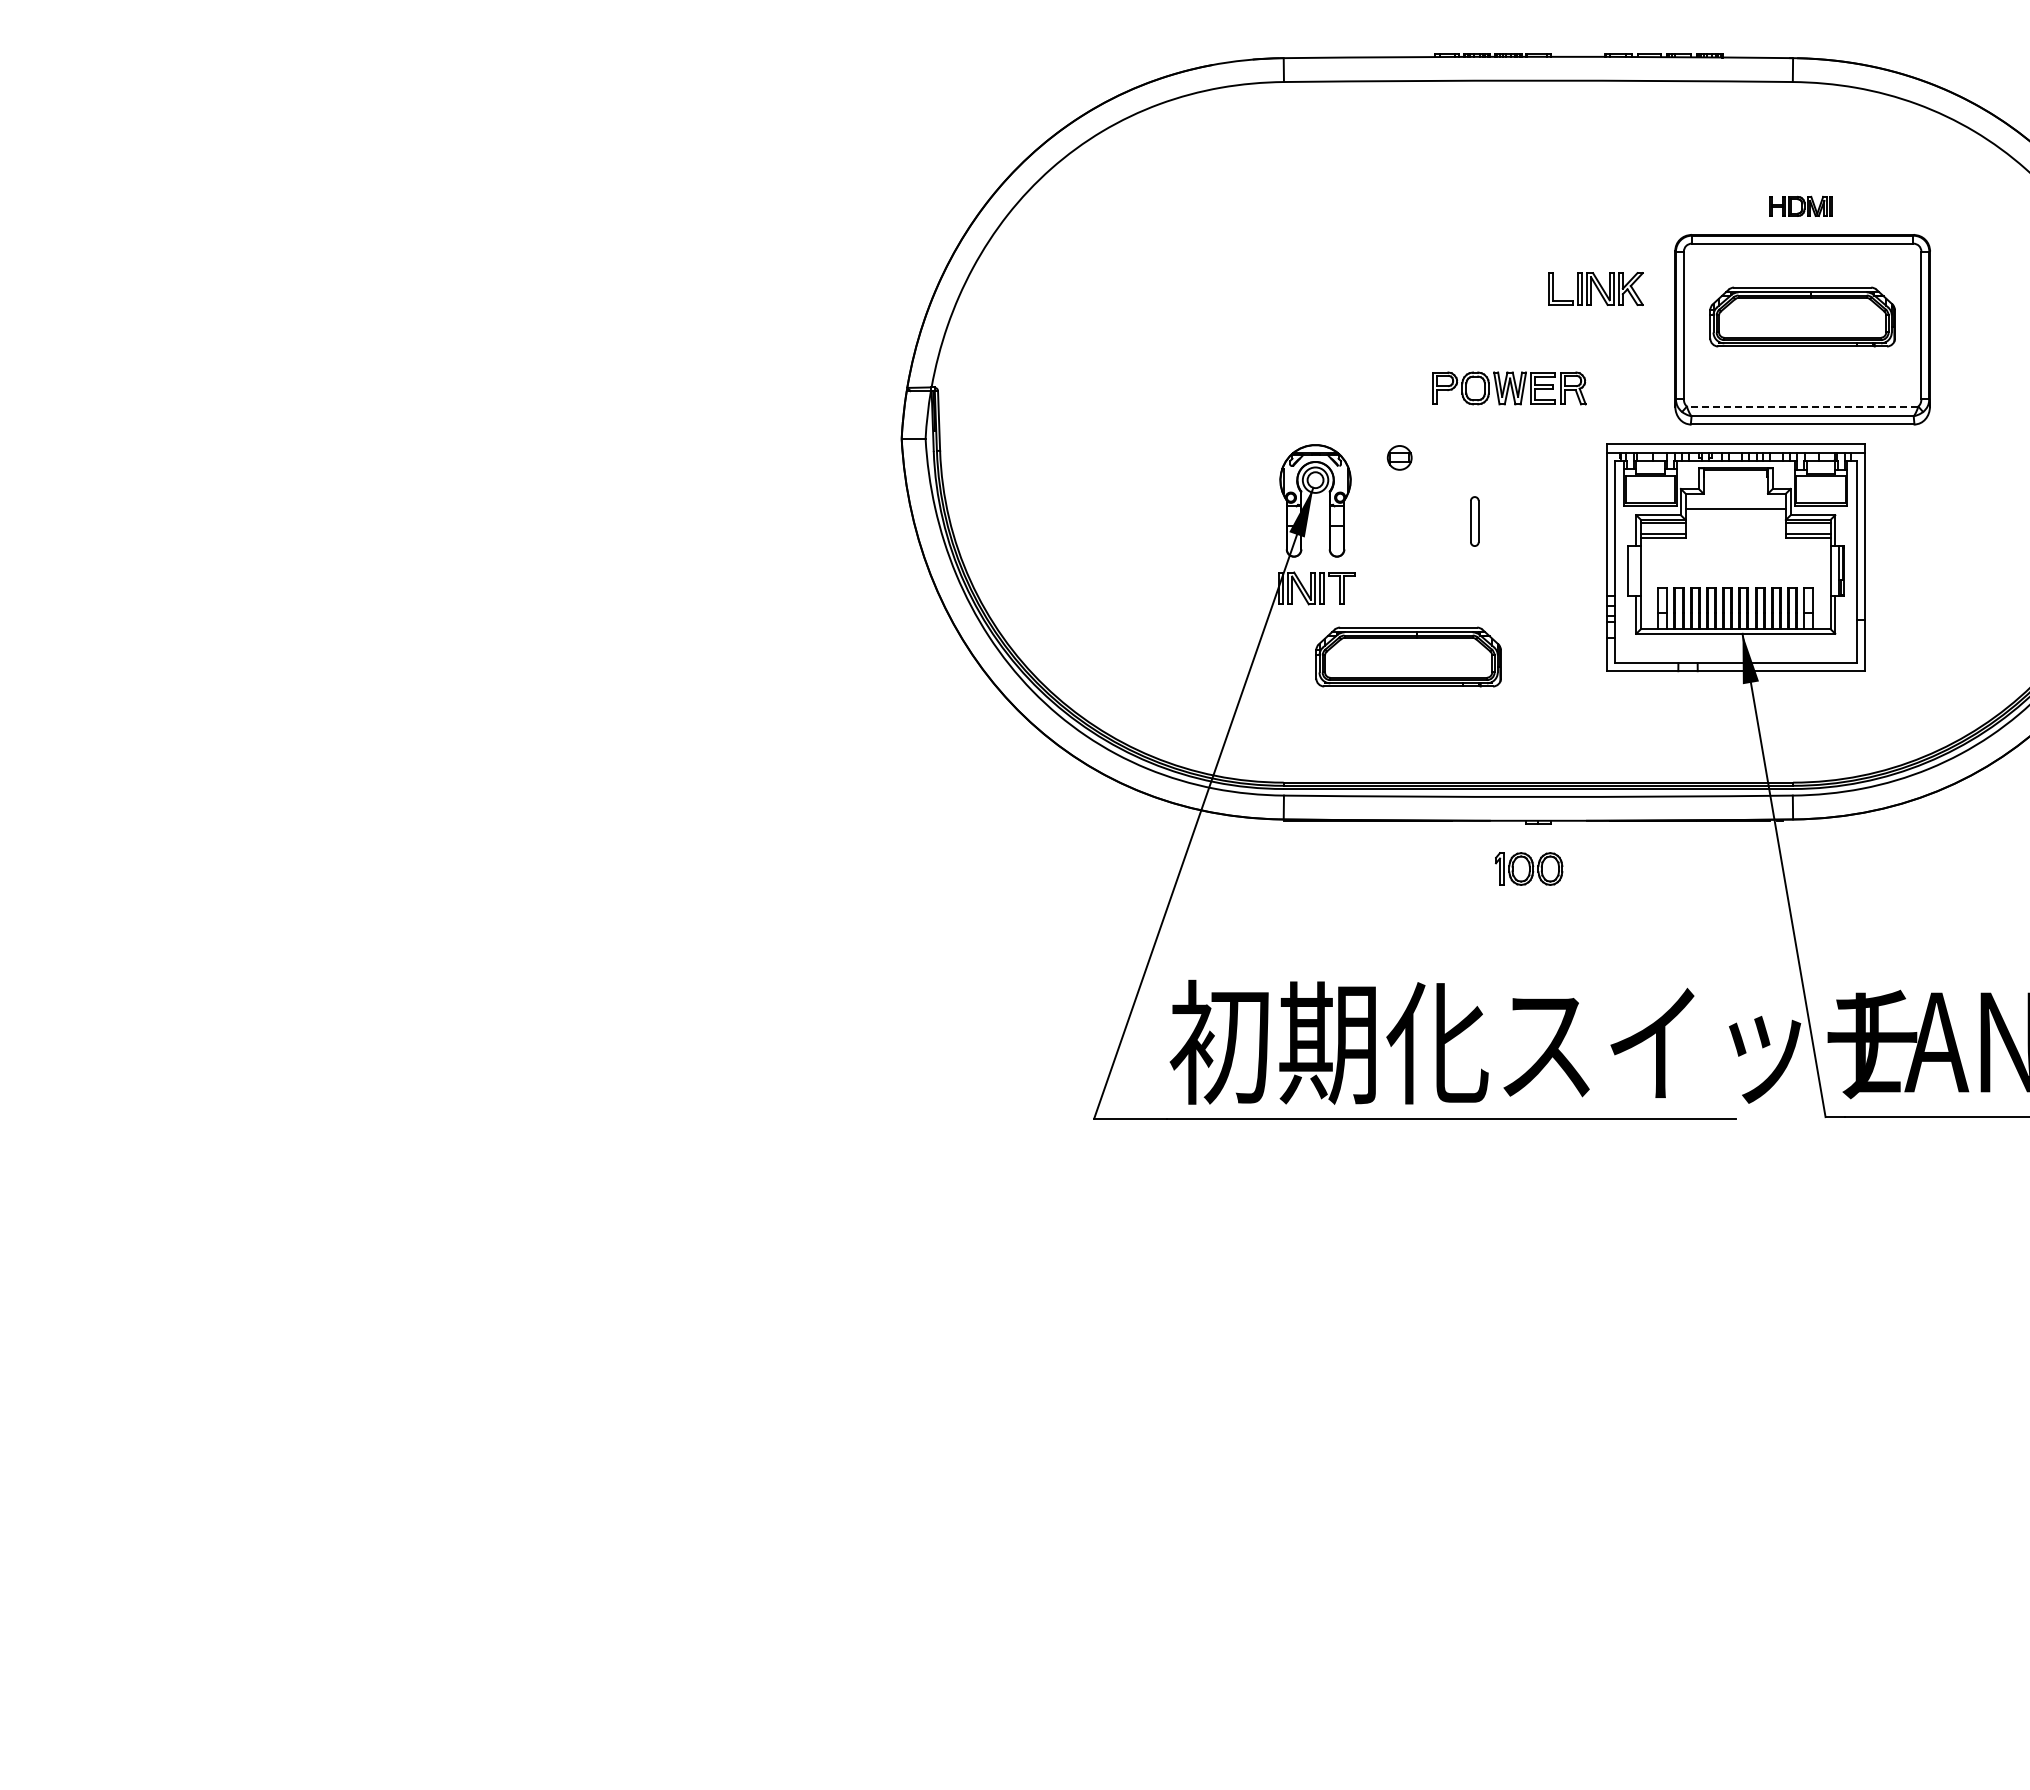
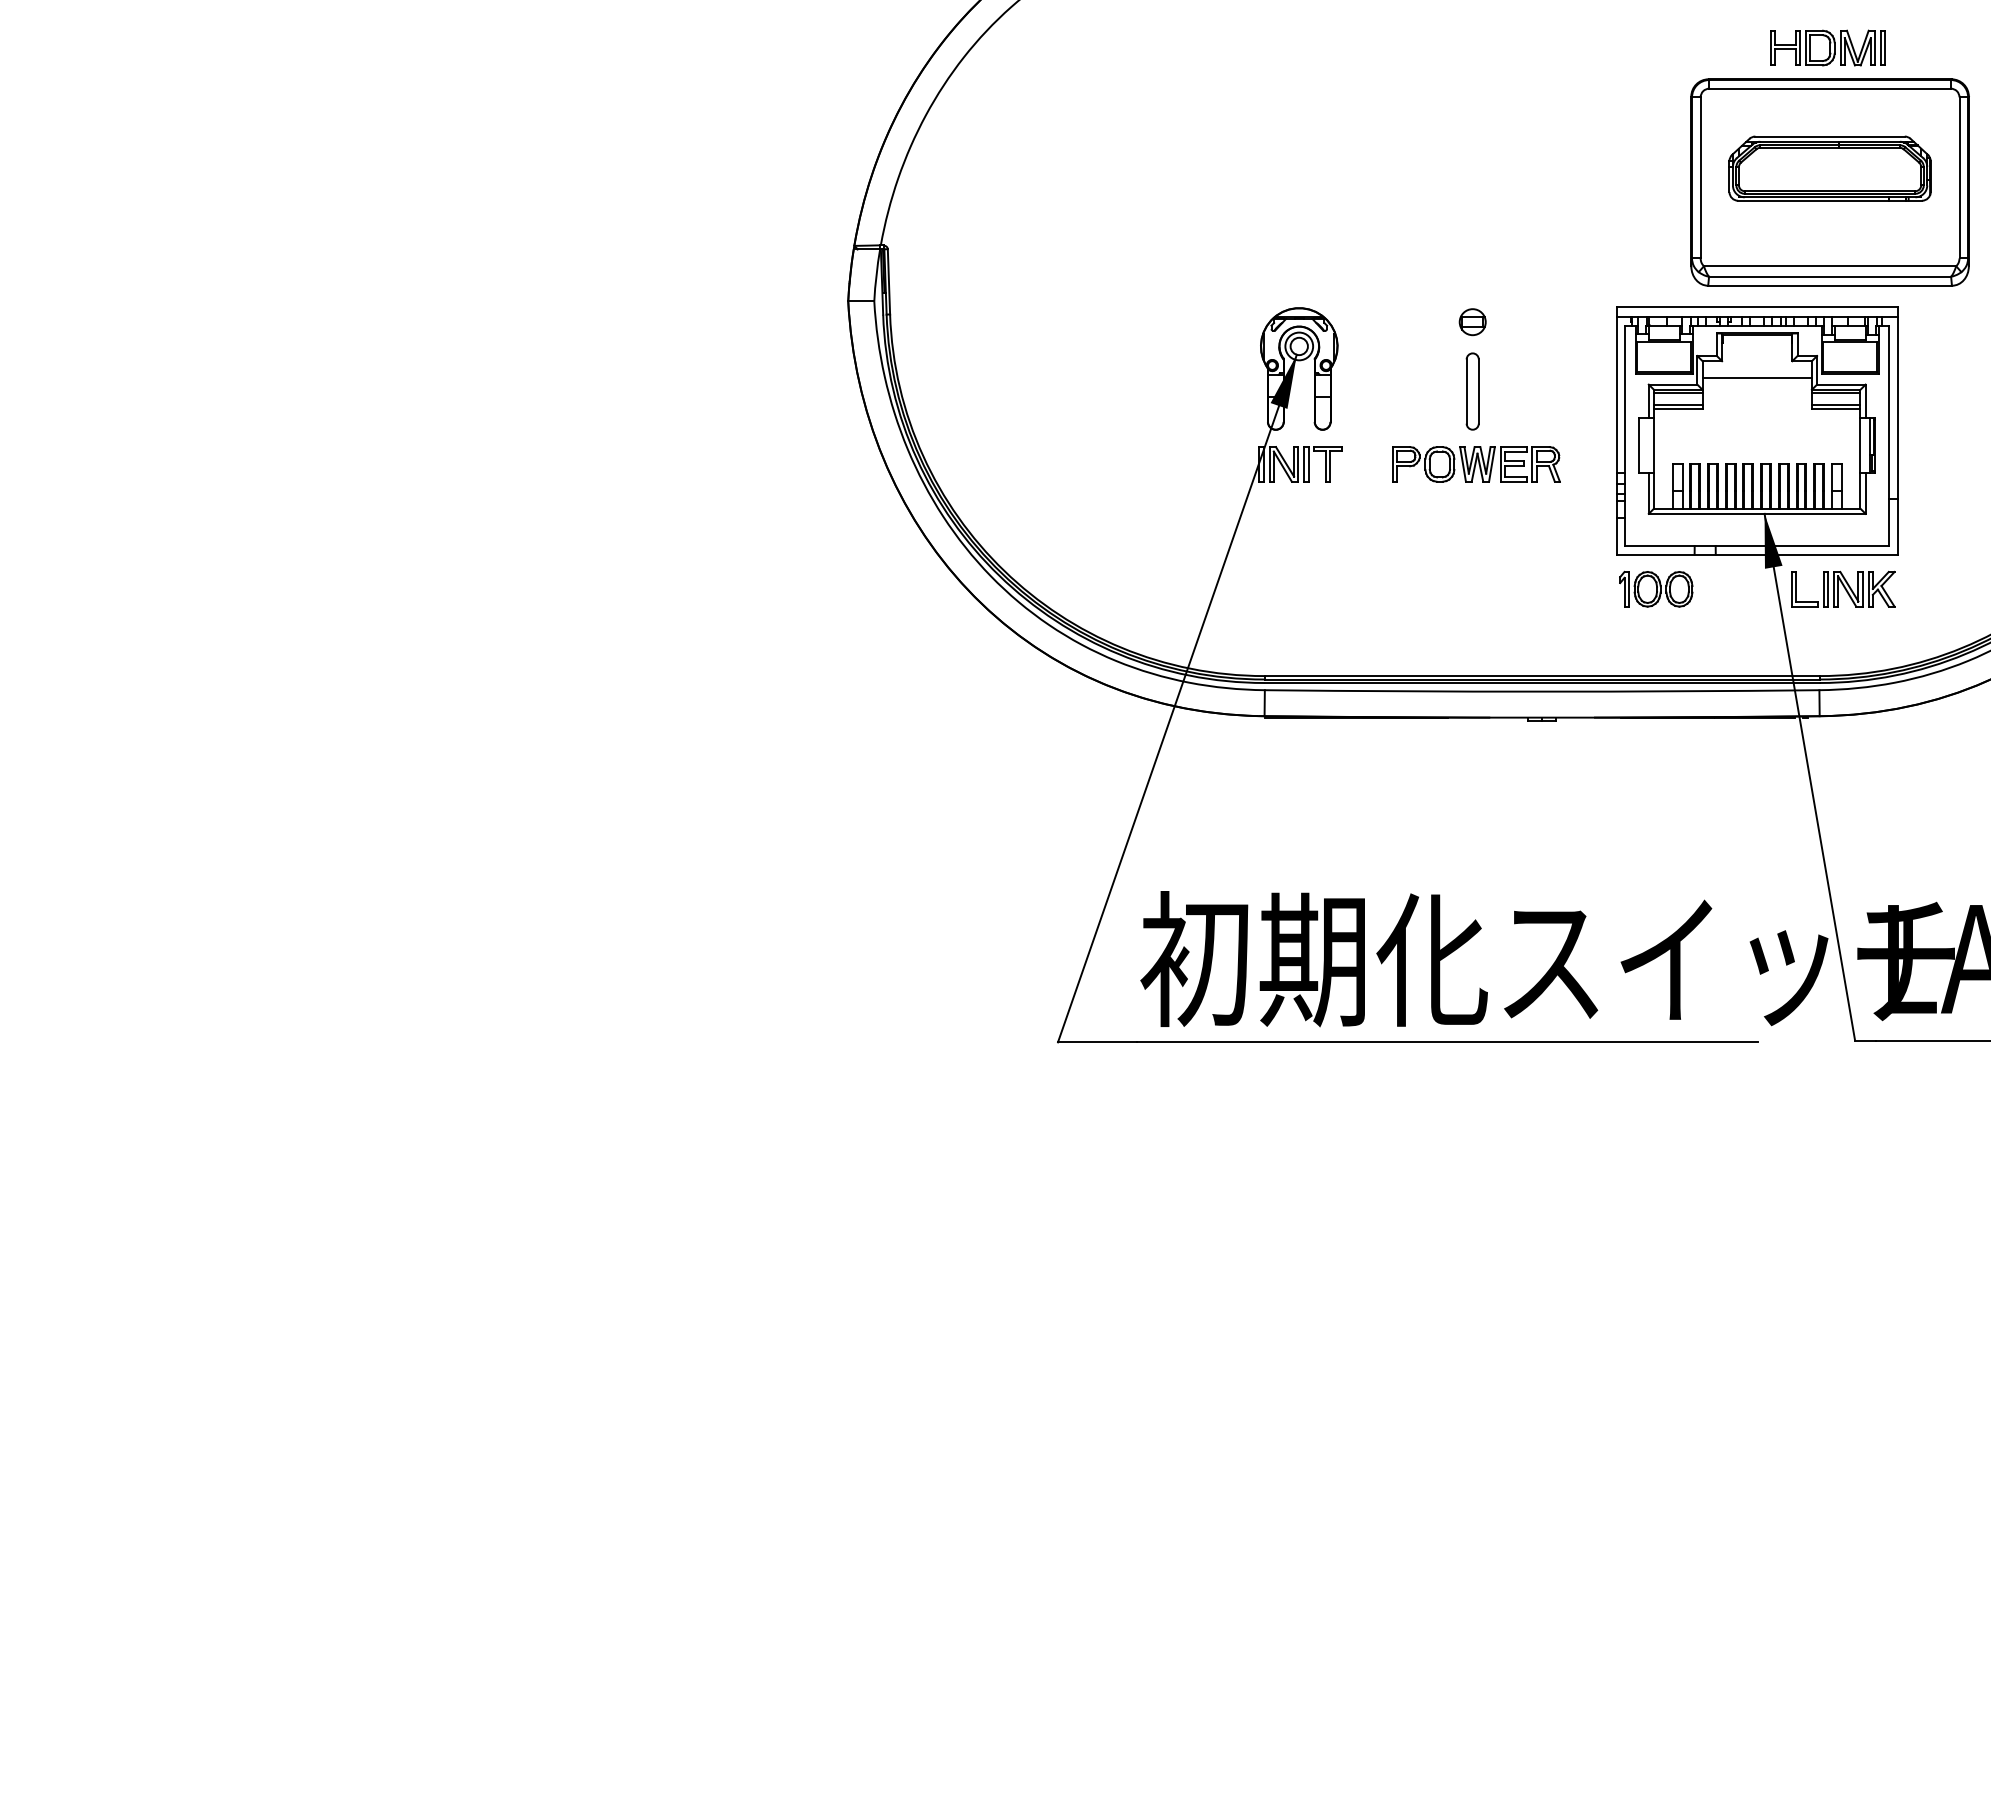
part: (1800, 206) -> (1827, 48), size x1.67
part: (1595, 288) -> (1843, 588), moved
part: (1509, 388) -> (1476, 464), moved
line: (1802, 406) -> (1829, 266), dashed -> solid
part: (1399, 457) -> (1472, 321), moved
part: (1474, 521) -> (1472, 391), size x1.43
part: (1408, 656) -> (1400, 538), removed
part: (1529, 868) -> (1656, 588), moved

